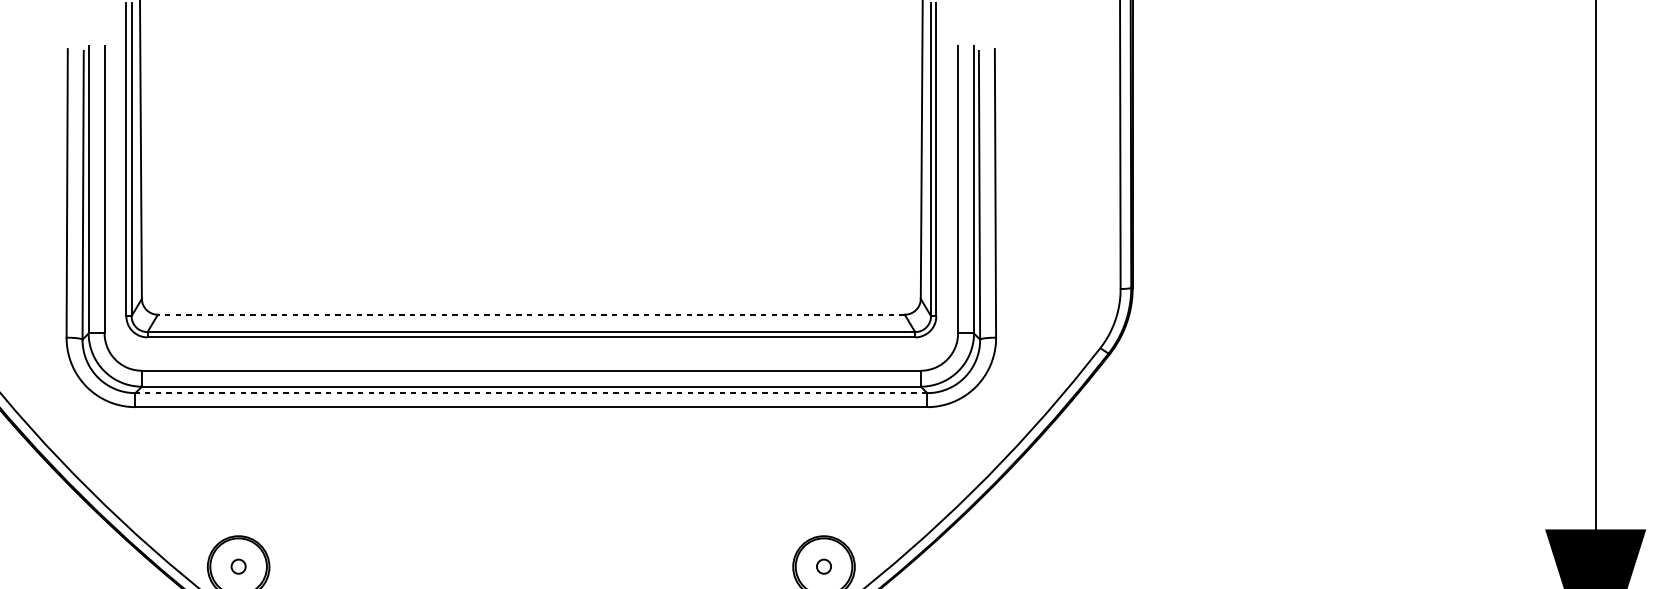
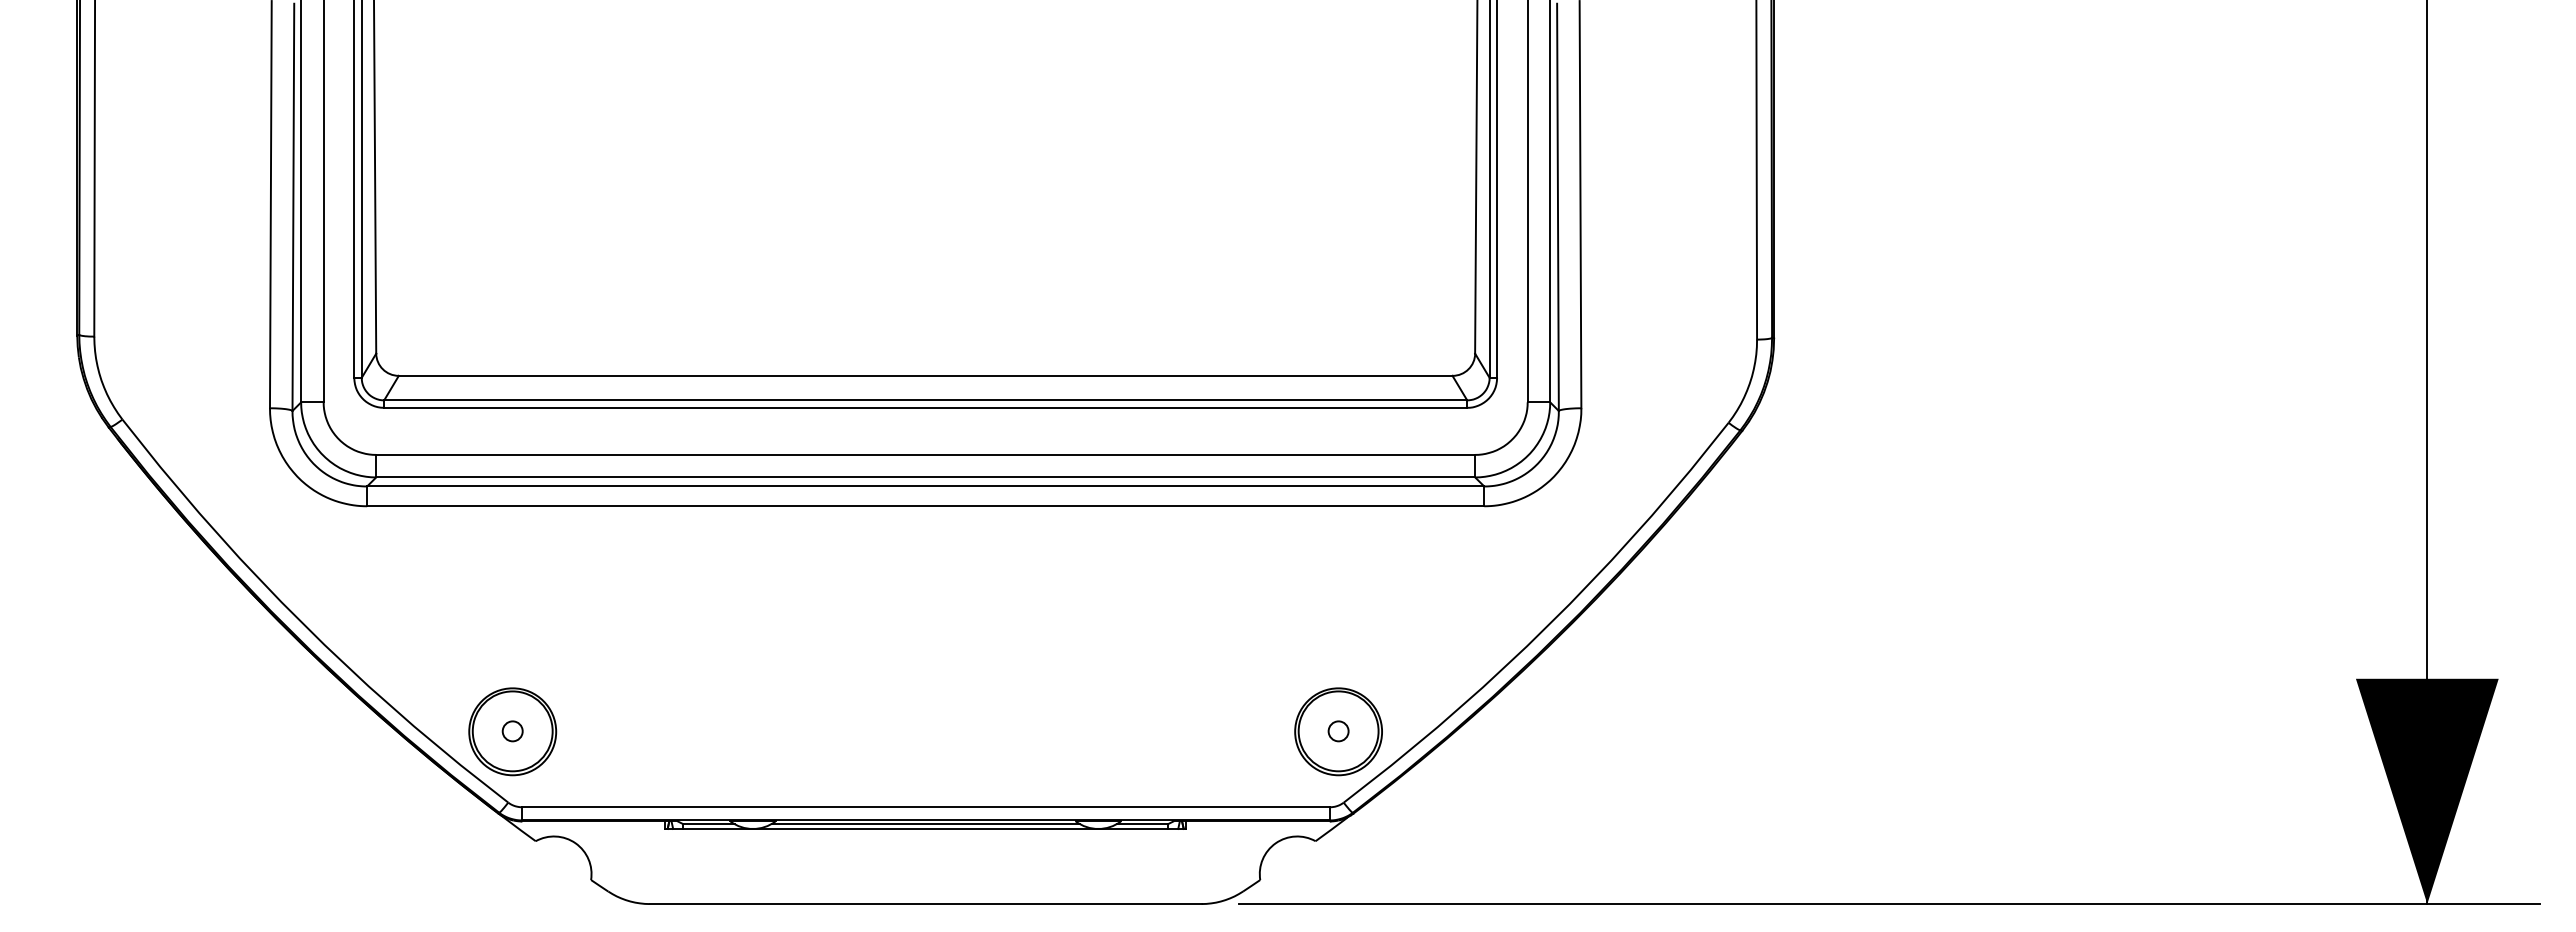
line: (531, 314) -> (925, 375), dashed -> solid
line: (531, 393) -> (925, 486), dashed -> solid

